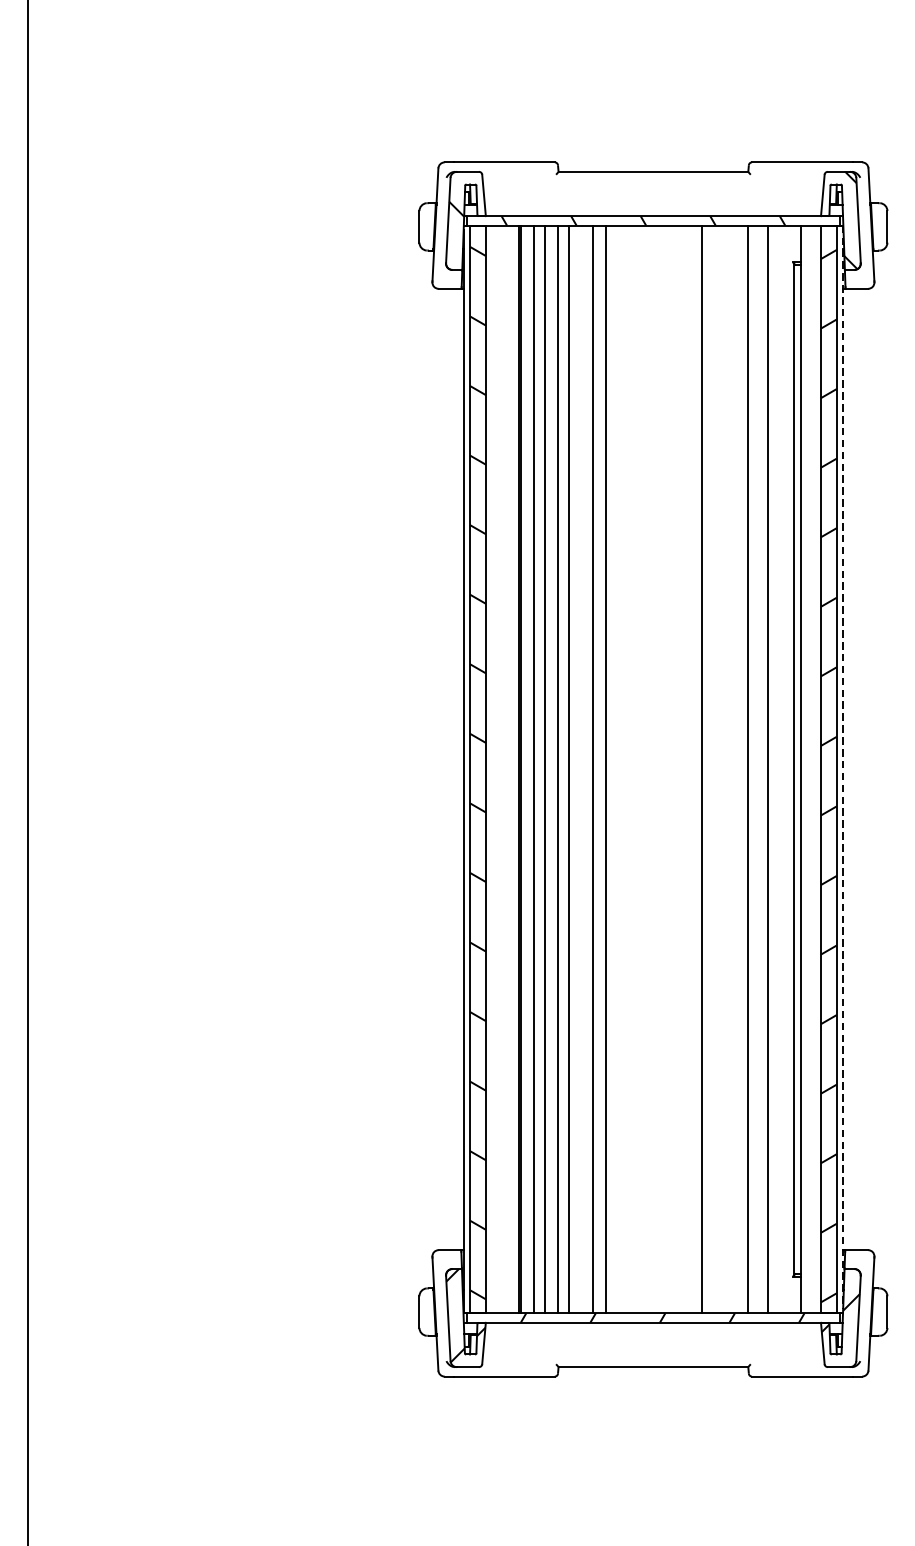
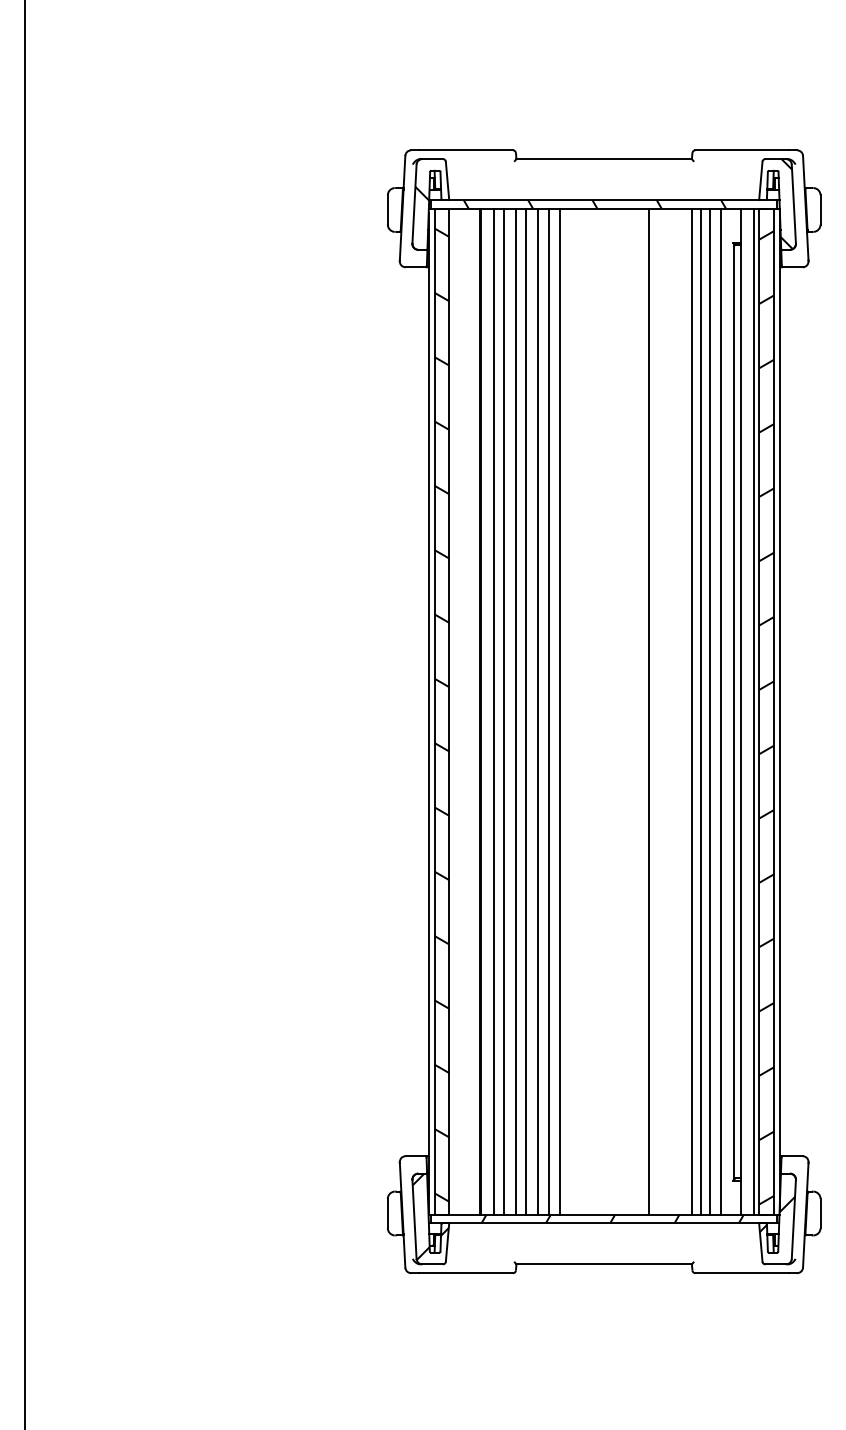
line: (843, 768) -> (779, 710), dashed -> solid
line: (582, 769) -> (538, 711), added
line: (757, 769) -> (700, 711), added
line: (779, 769) -> (720, 711), added
line: (815, 769) -> (754, 711), added

